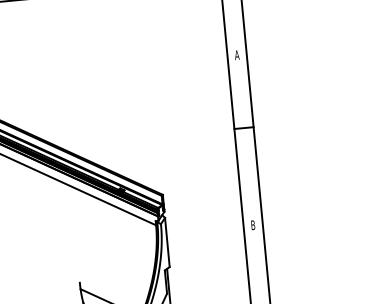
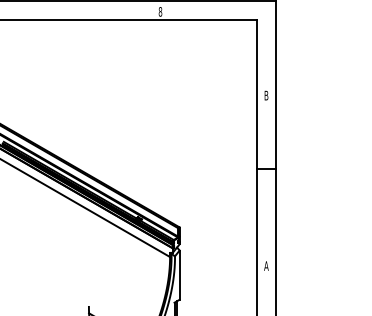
text: (237, 55) -> (266, 95), A -> B
text: (253, 224) -> (266, 265), B -> A

